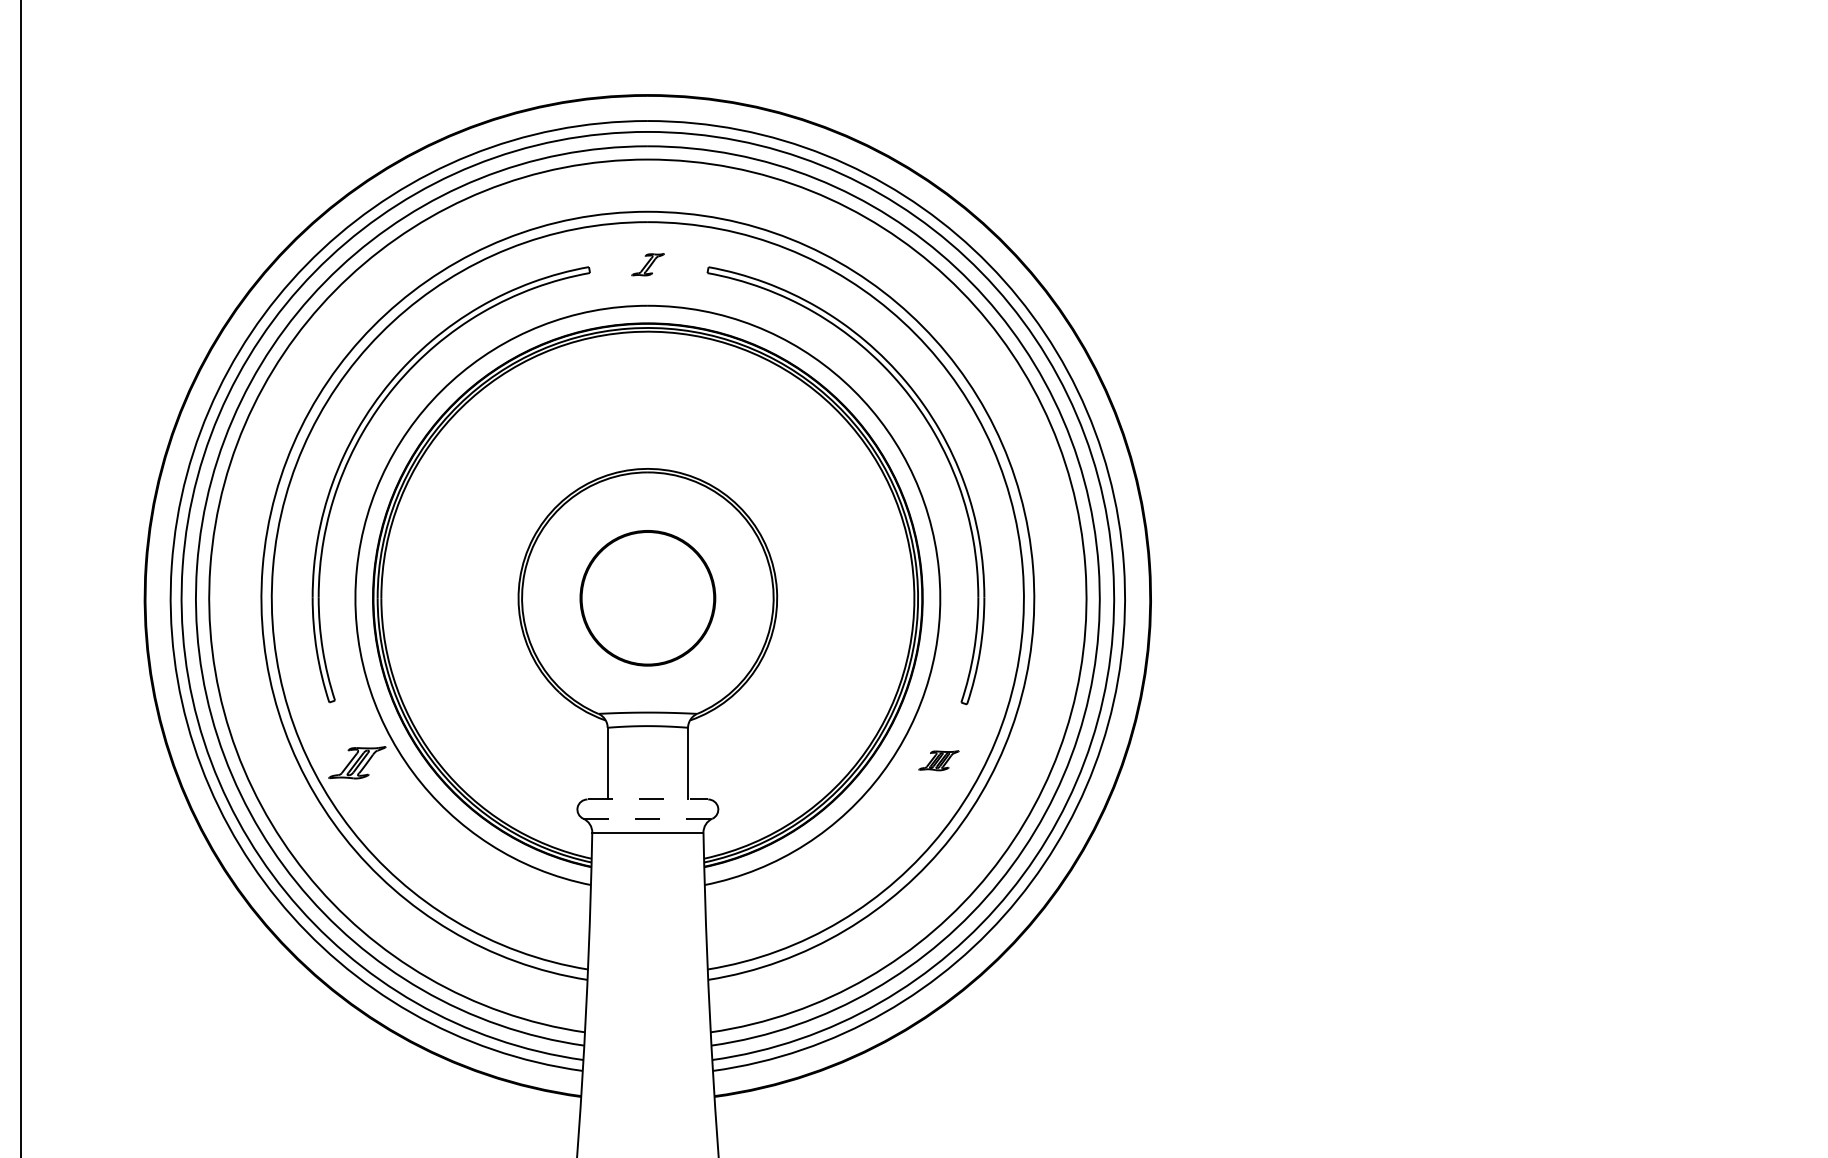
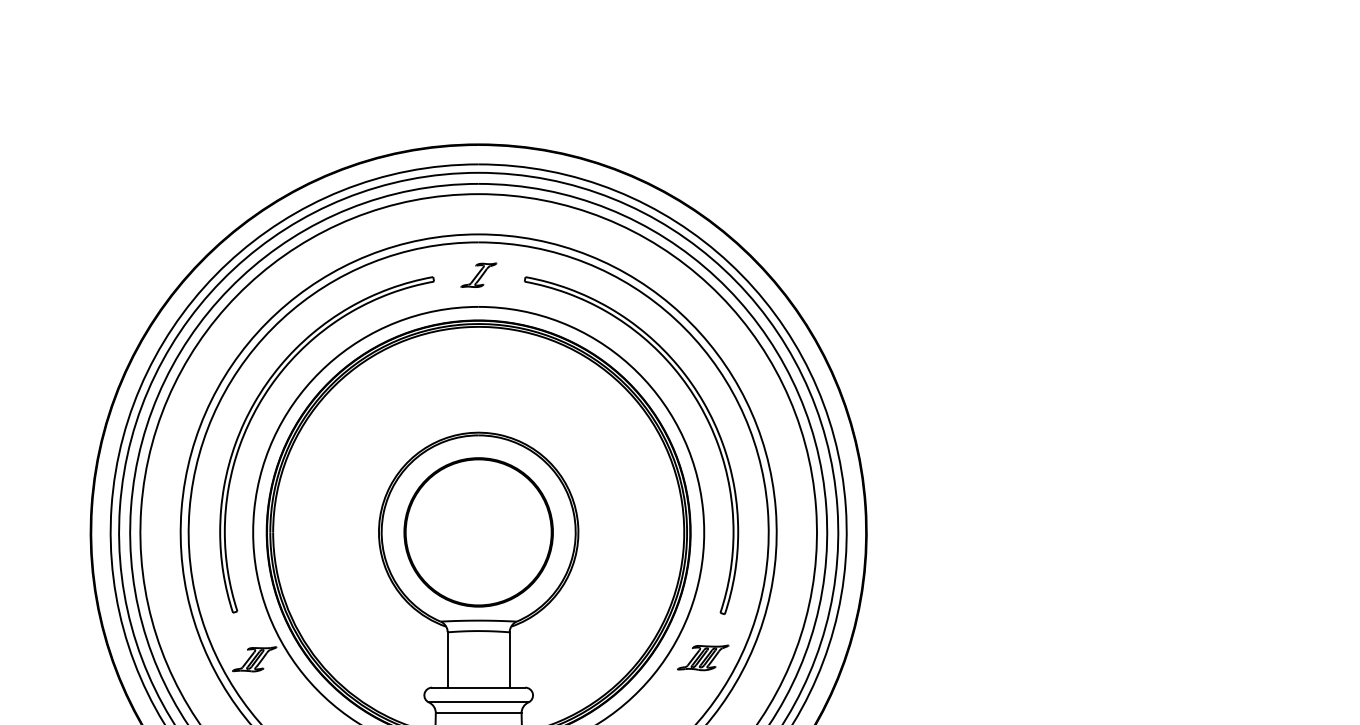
part: (647, 264) -> (478, 275), size x1.43
part: (647, 598) -> (478, 532), size x1.43
part: (938, 760) -> (702, 657), size x1.67
line: (648, 799) -> (479, 687), dashed -> solid
line: (647, 818) -> (478, 702), dashed -> solid

